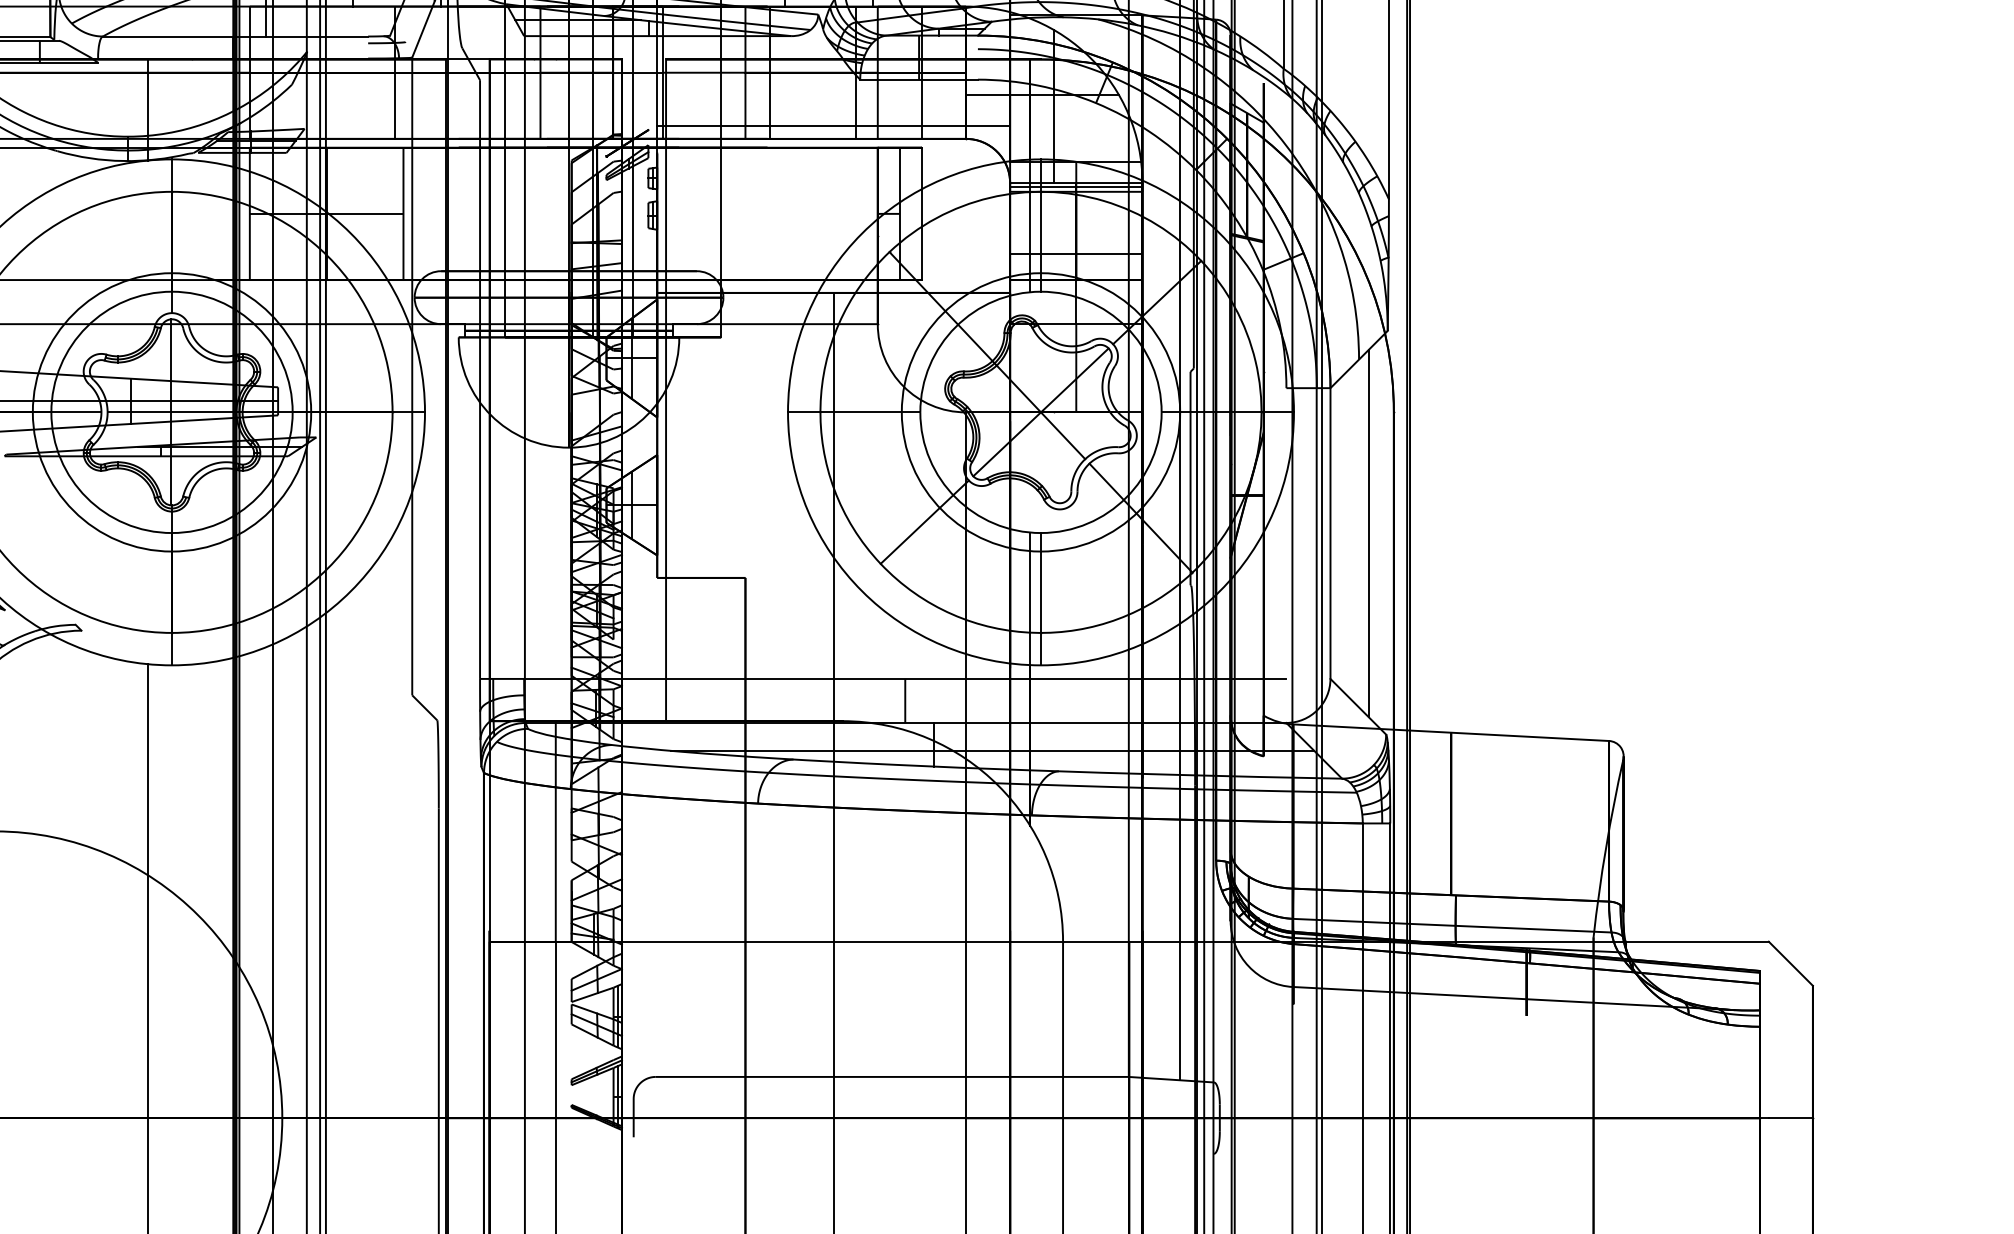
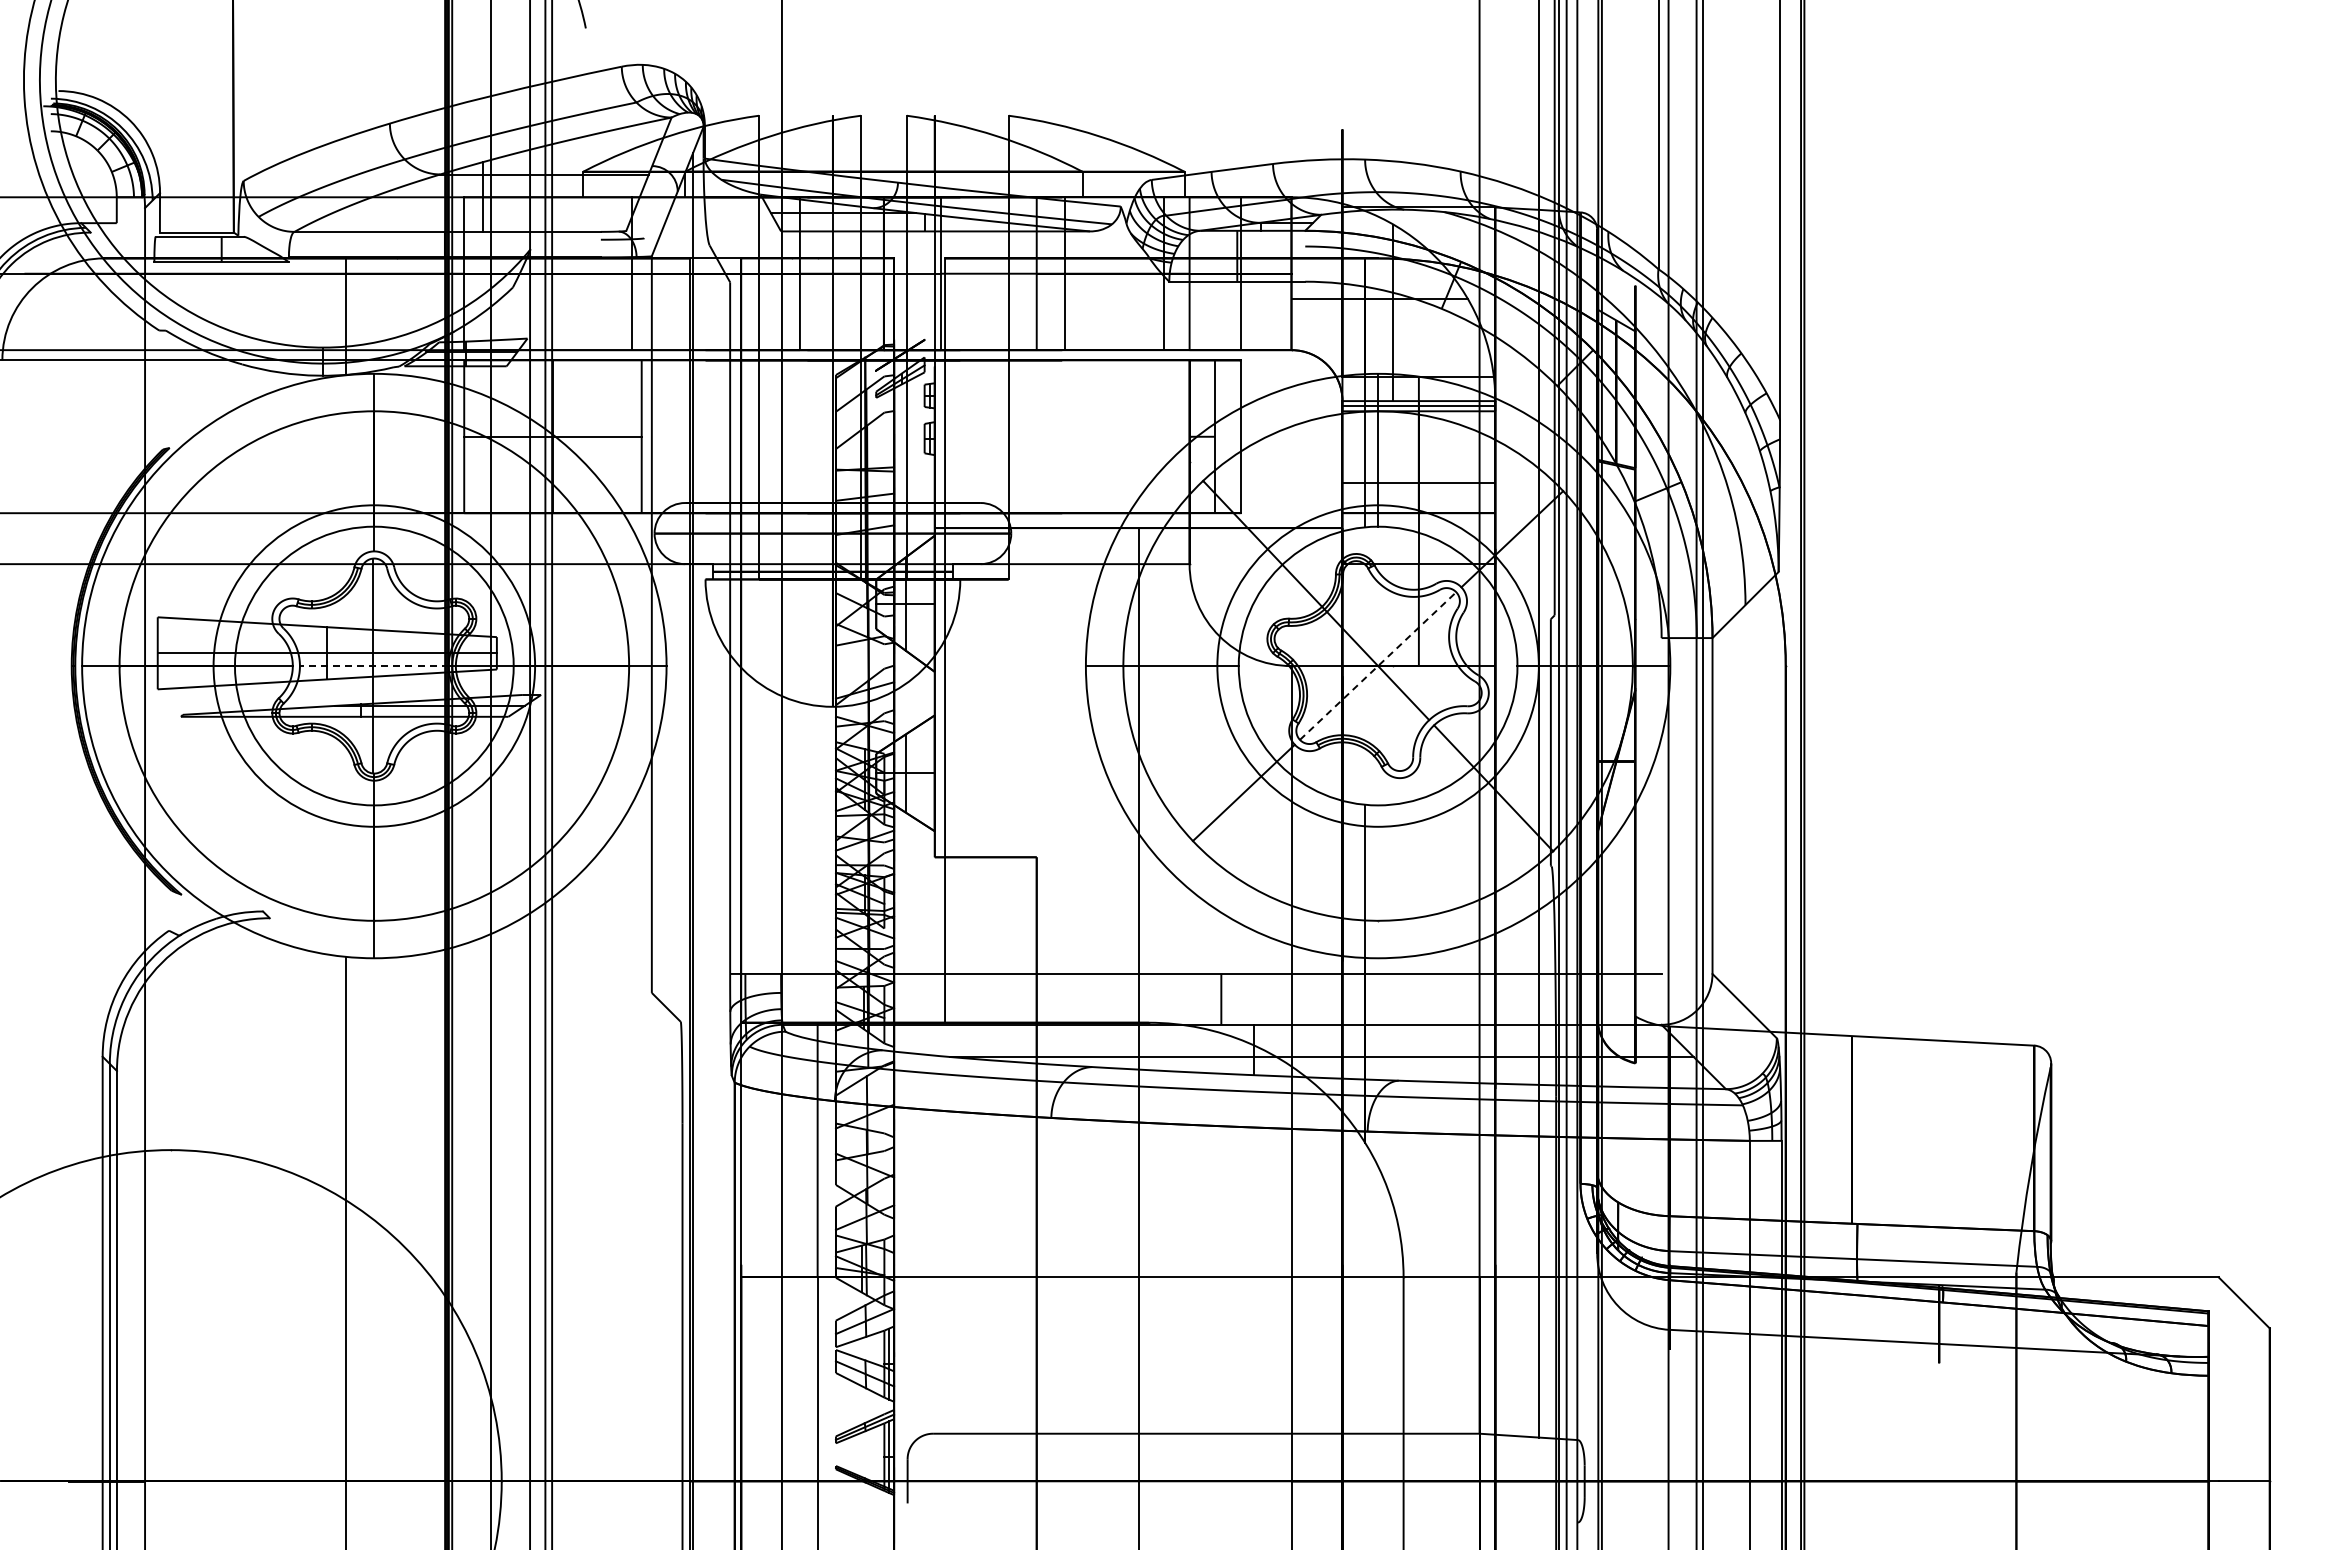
line: (833, 125) -> (1138, 334), removed
line: (171, 412) -> (373, 666), solid -> dashed
line: (1041, 412) -> (1378, 666), solid -> dashed
line: (1368, 533) -> (1756, 805), removed
line: (1041, 598) -> (1378, 881), removed

